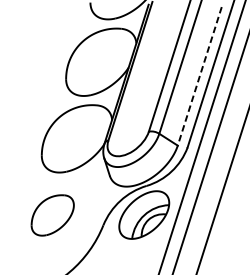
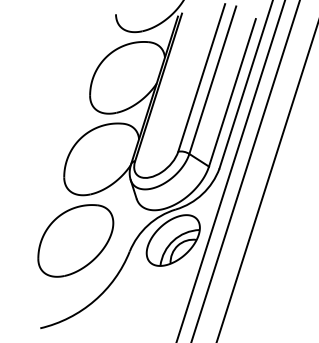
line: (199, 76) -> (232, 93), dashed -> solid
part: (52, 215) -> (75, 240), size x1.67

